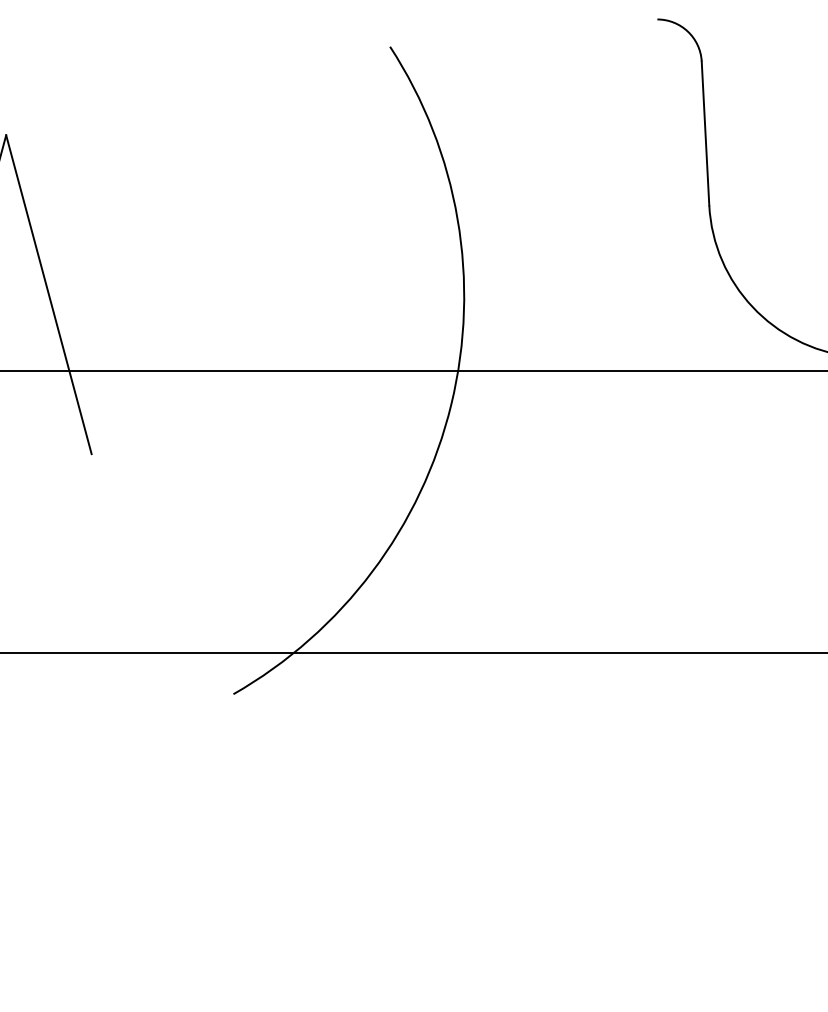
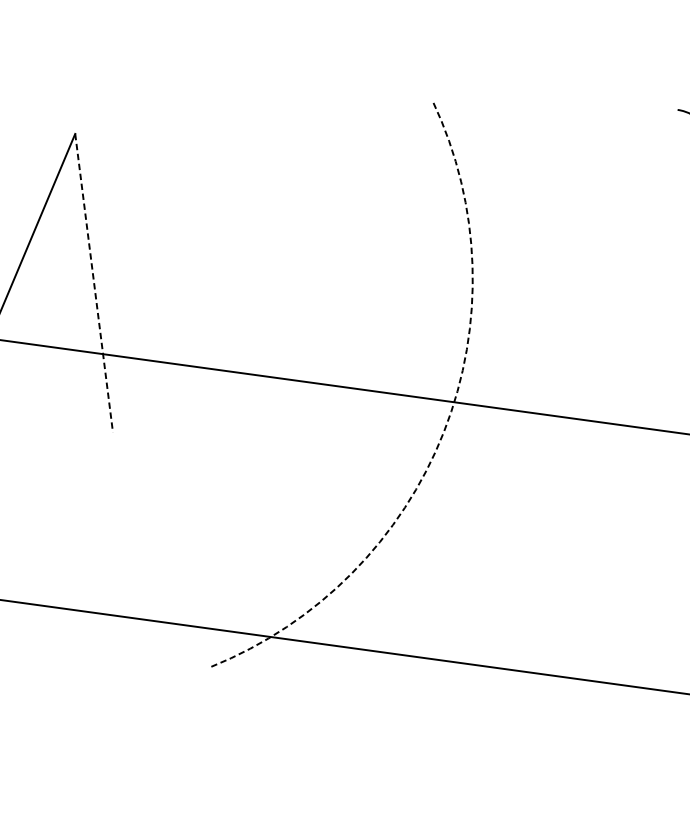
line: (49, 295) -> (94, 283), solid -> dashed
arc: (451, 404) -> (444, 432), solid -> dashed

